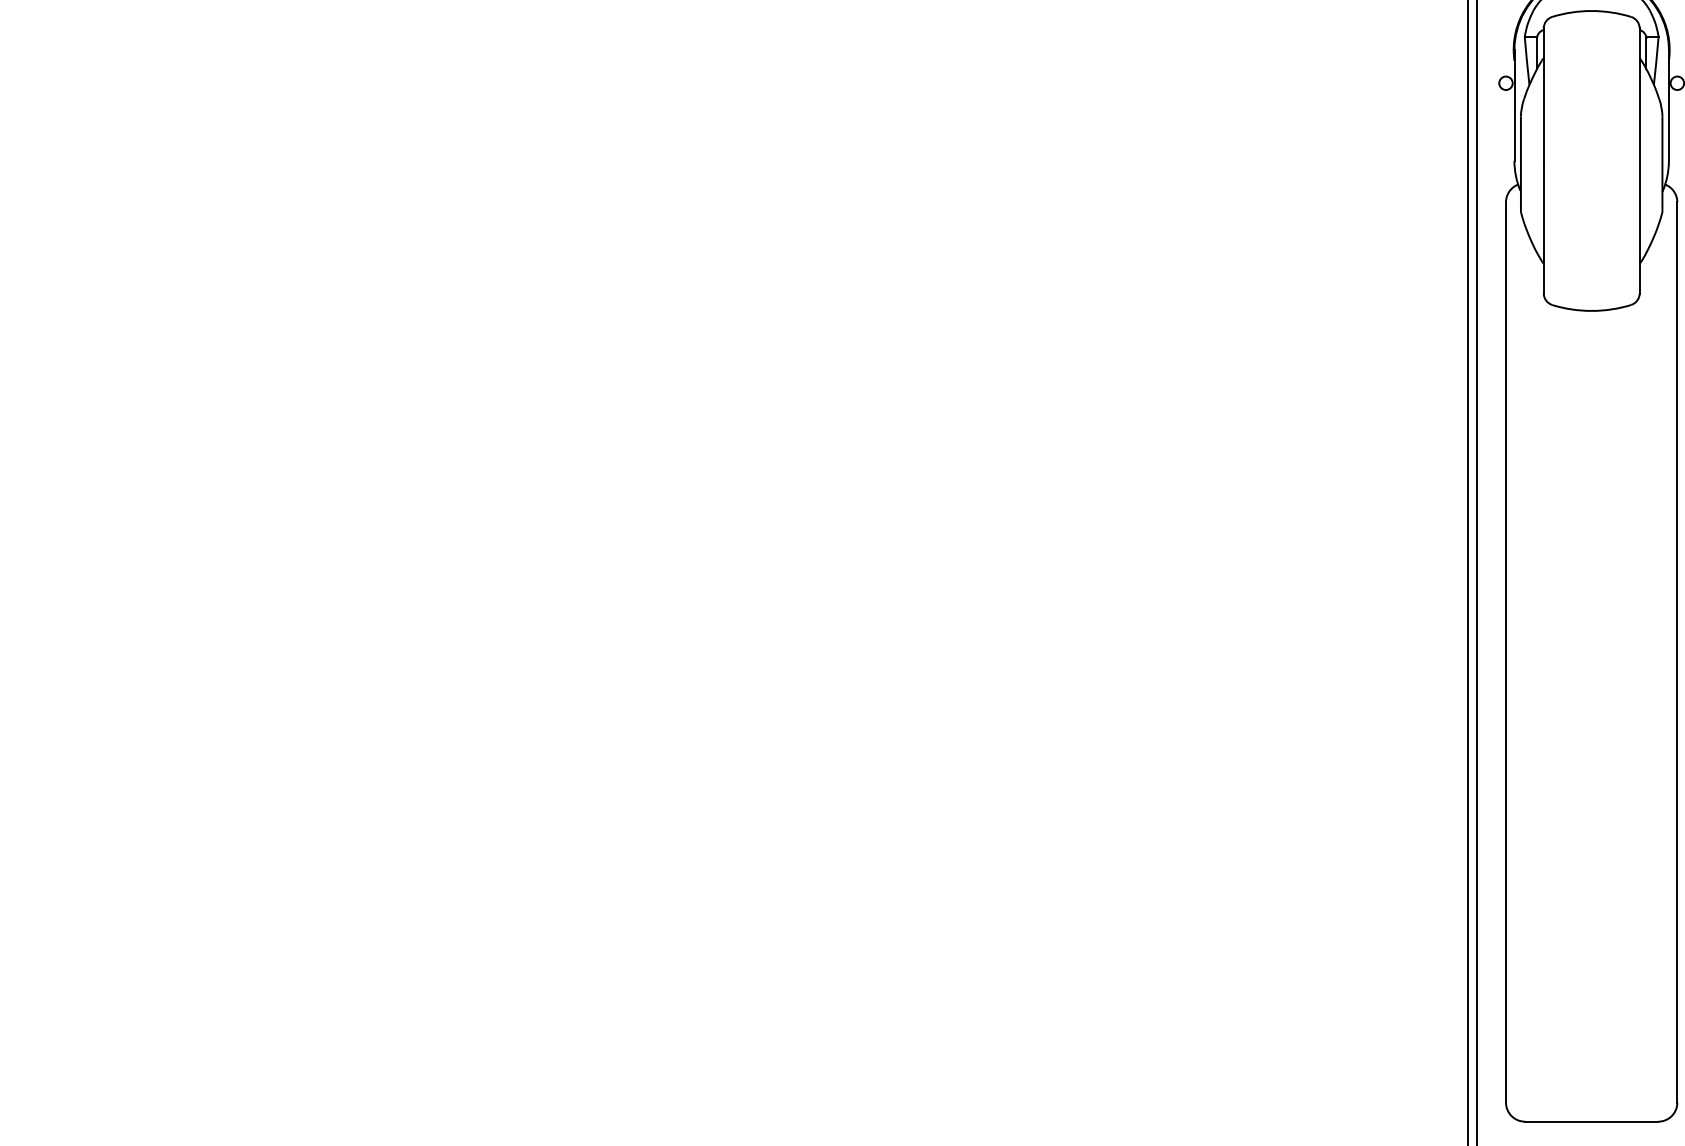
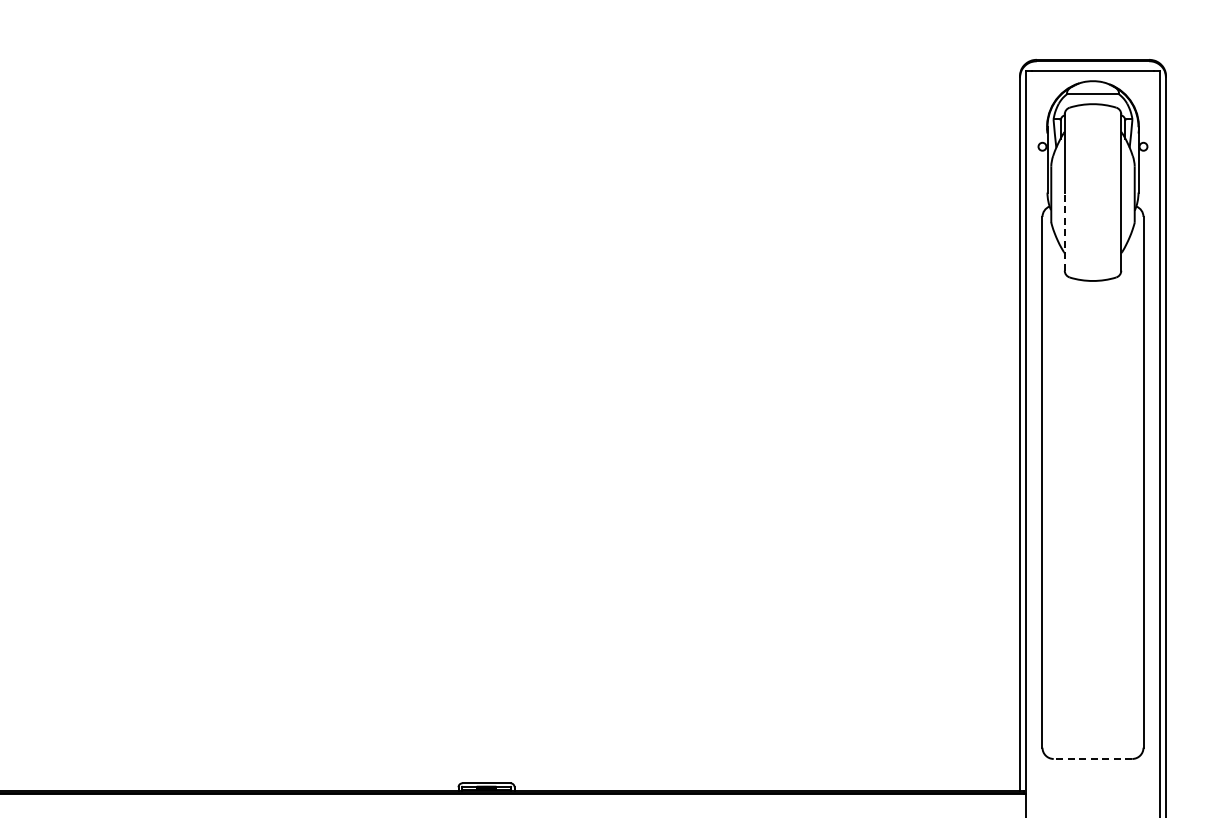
line: (1543, 226) -> (1064, 231), solid -> dashed
line: (1590, 1120) -> (1092, 758), solid -> dashed

